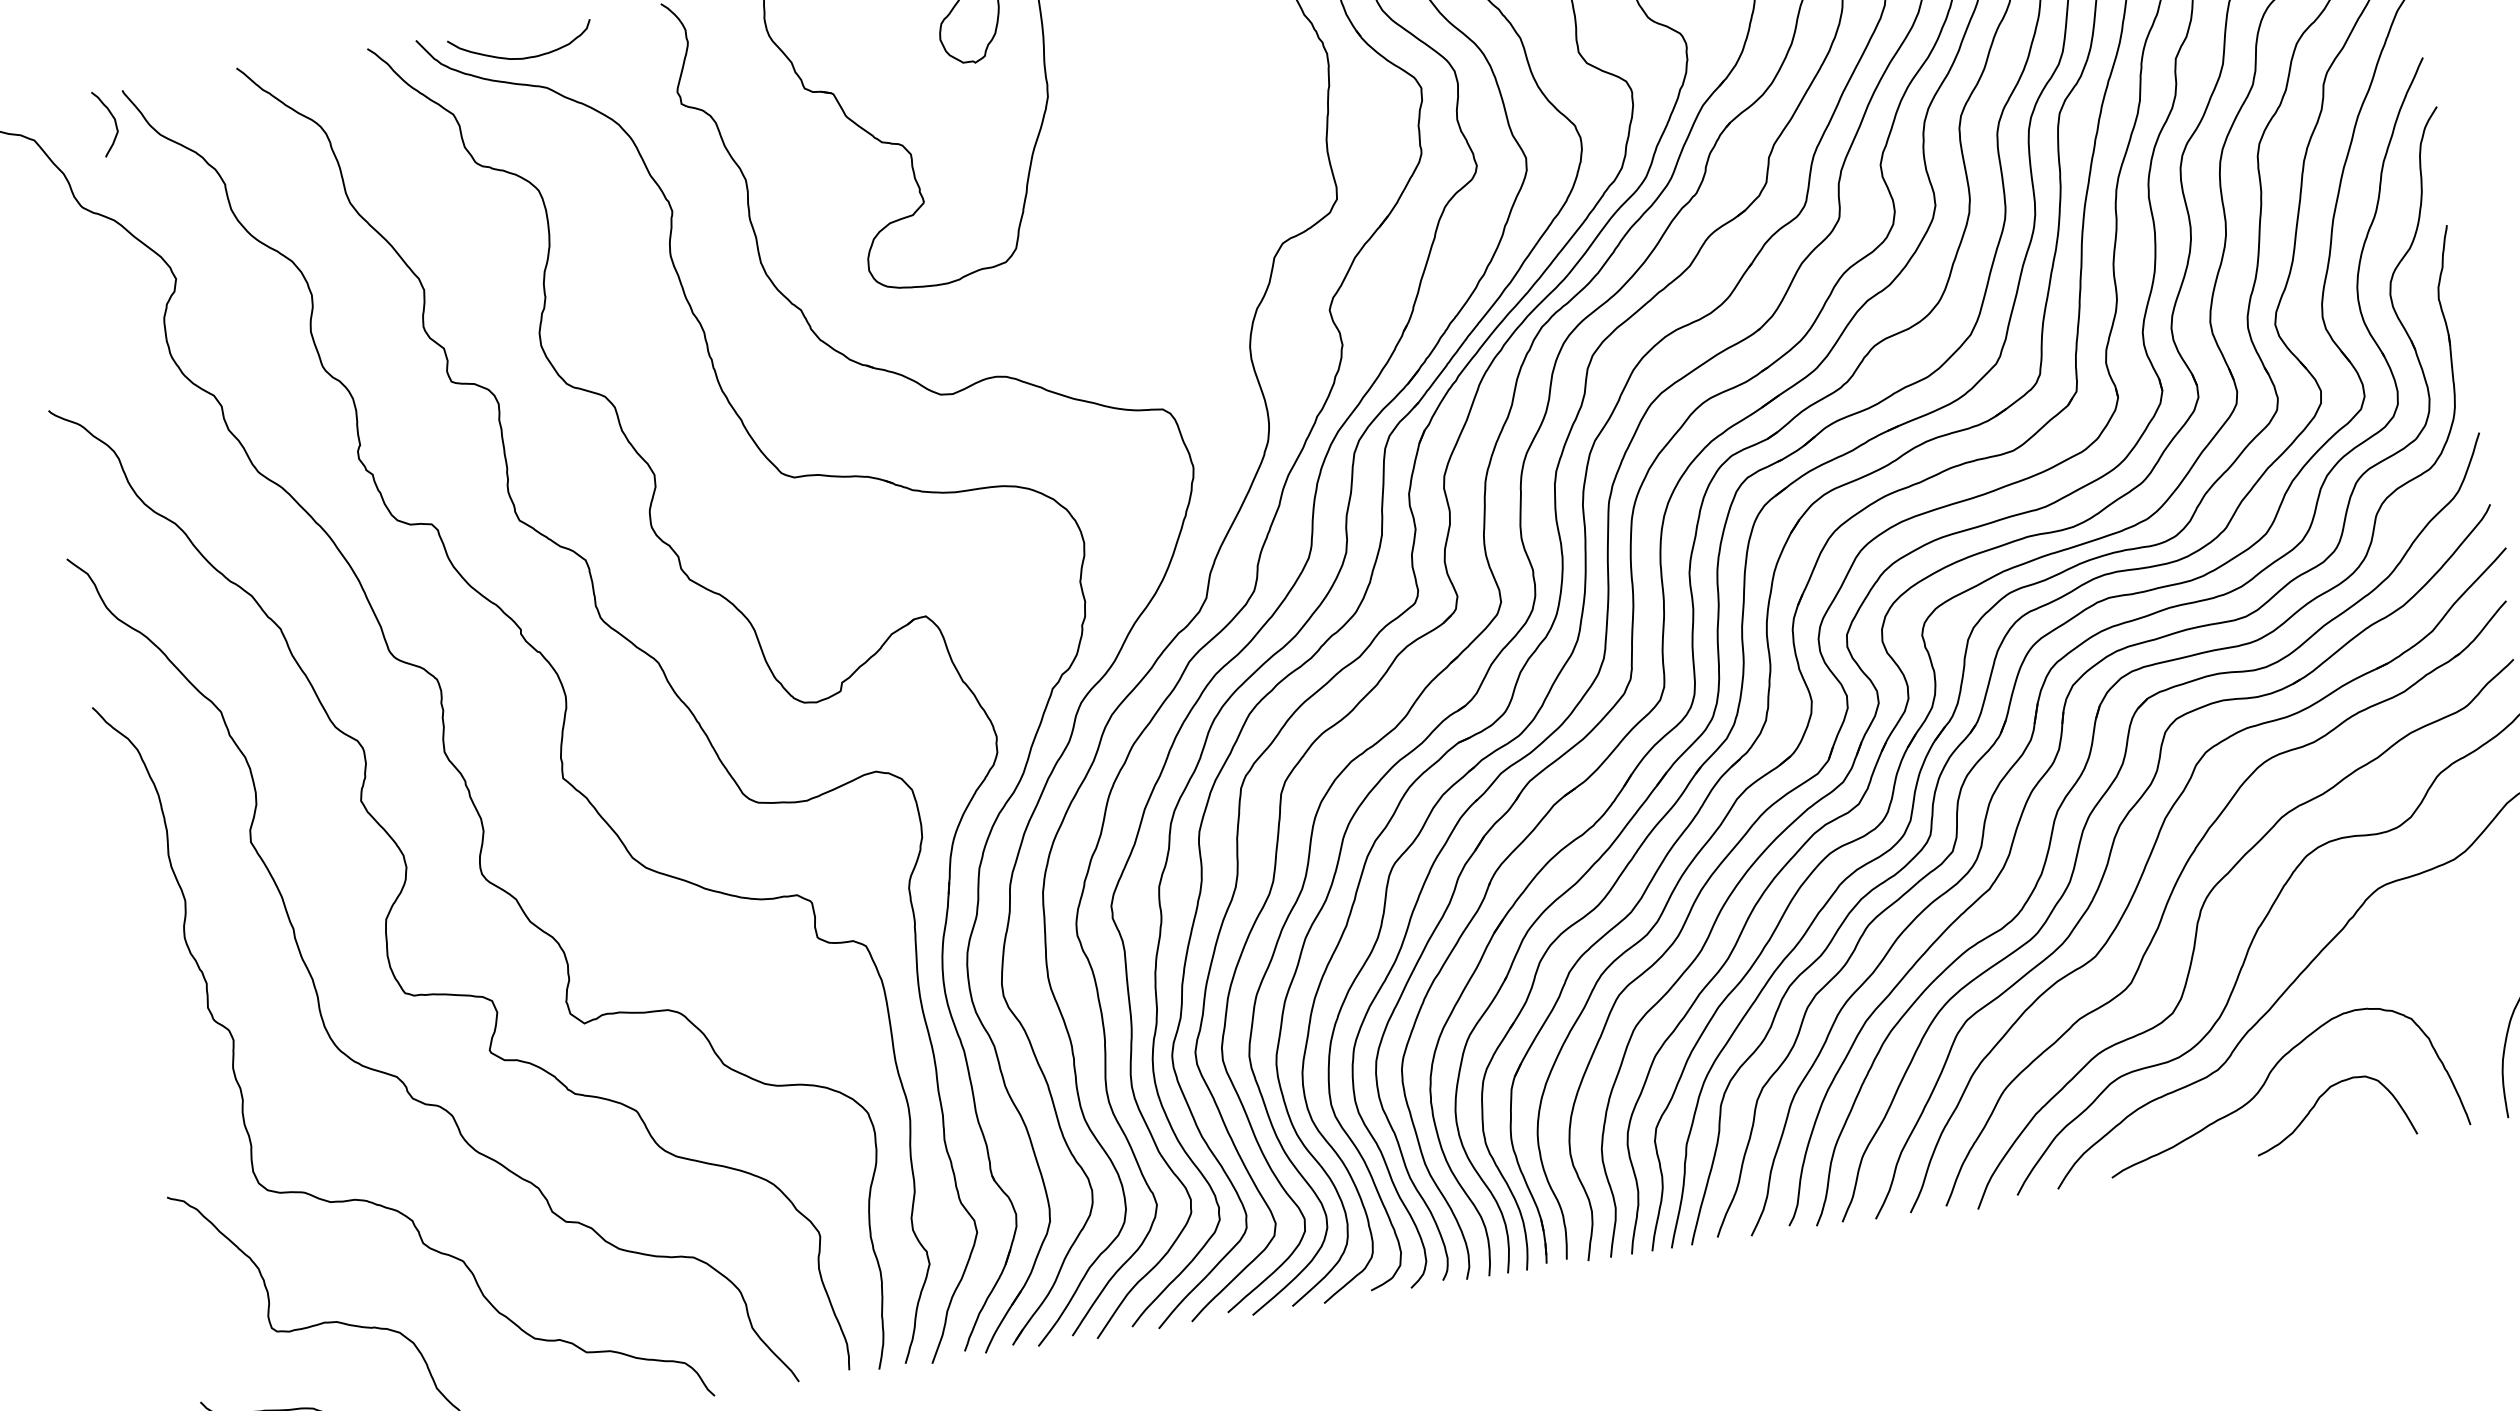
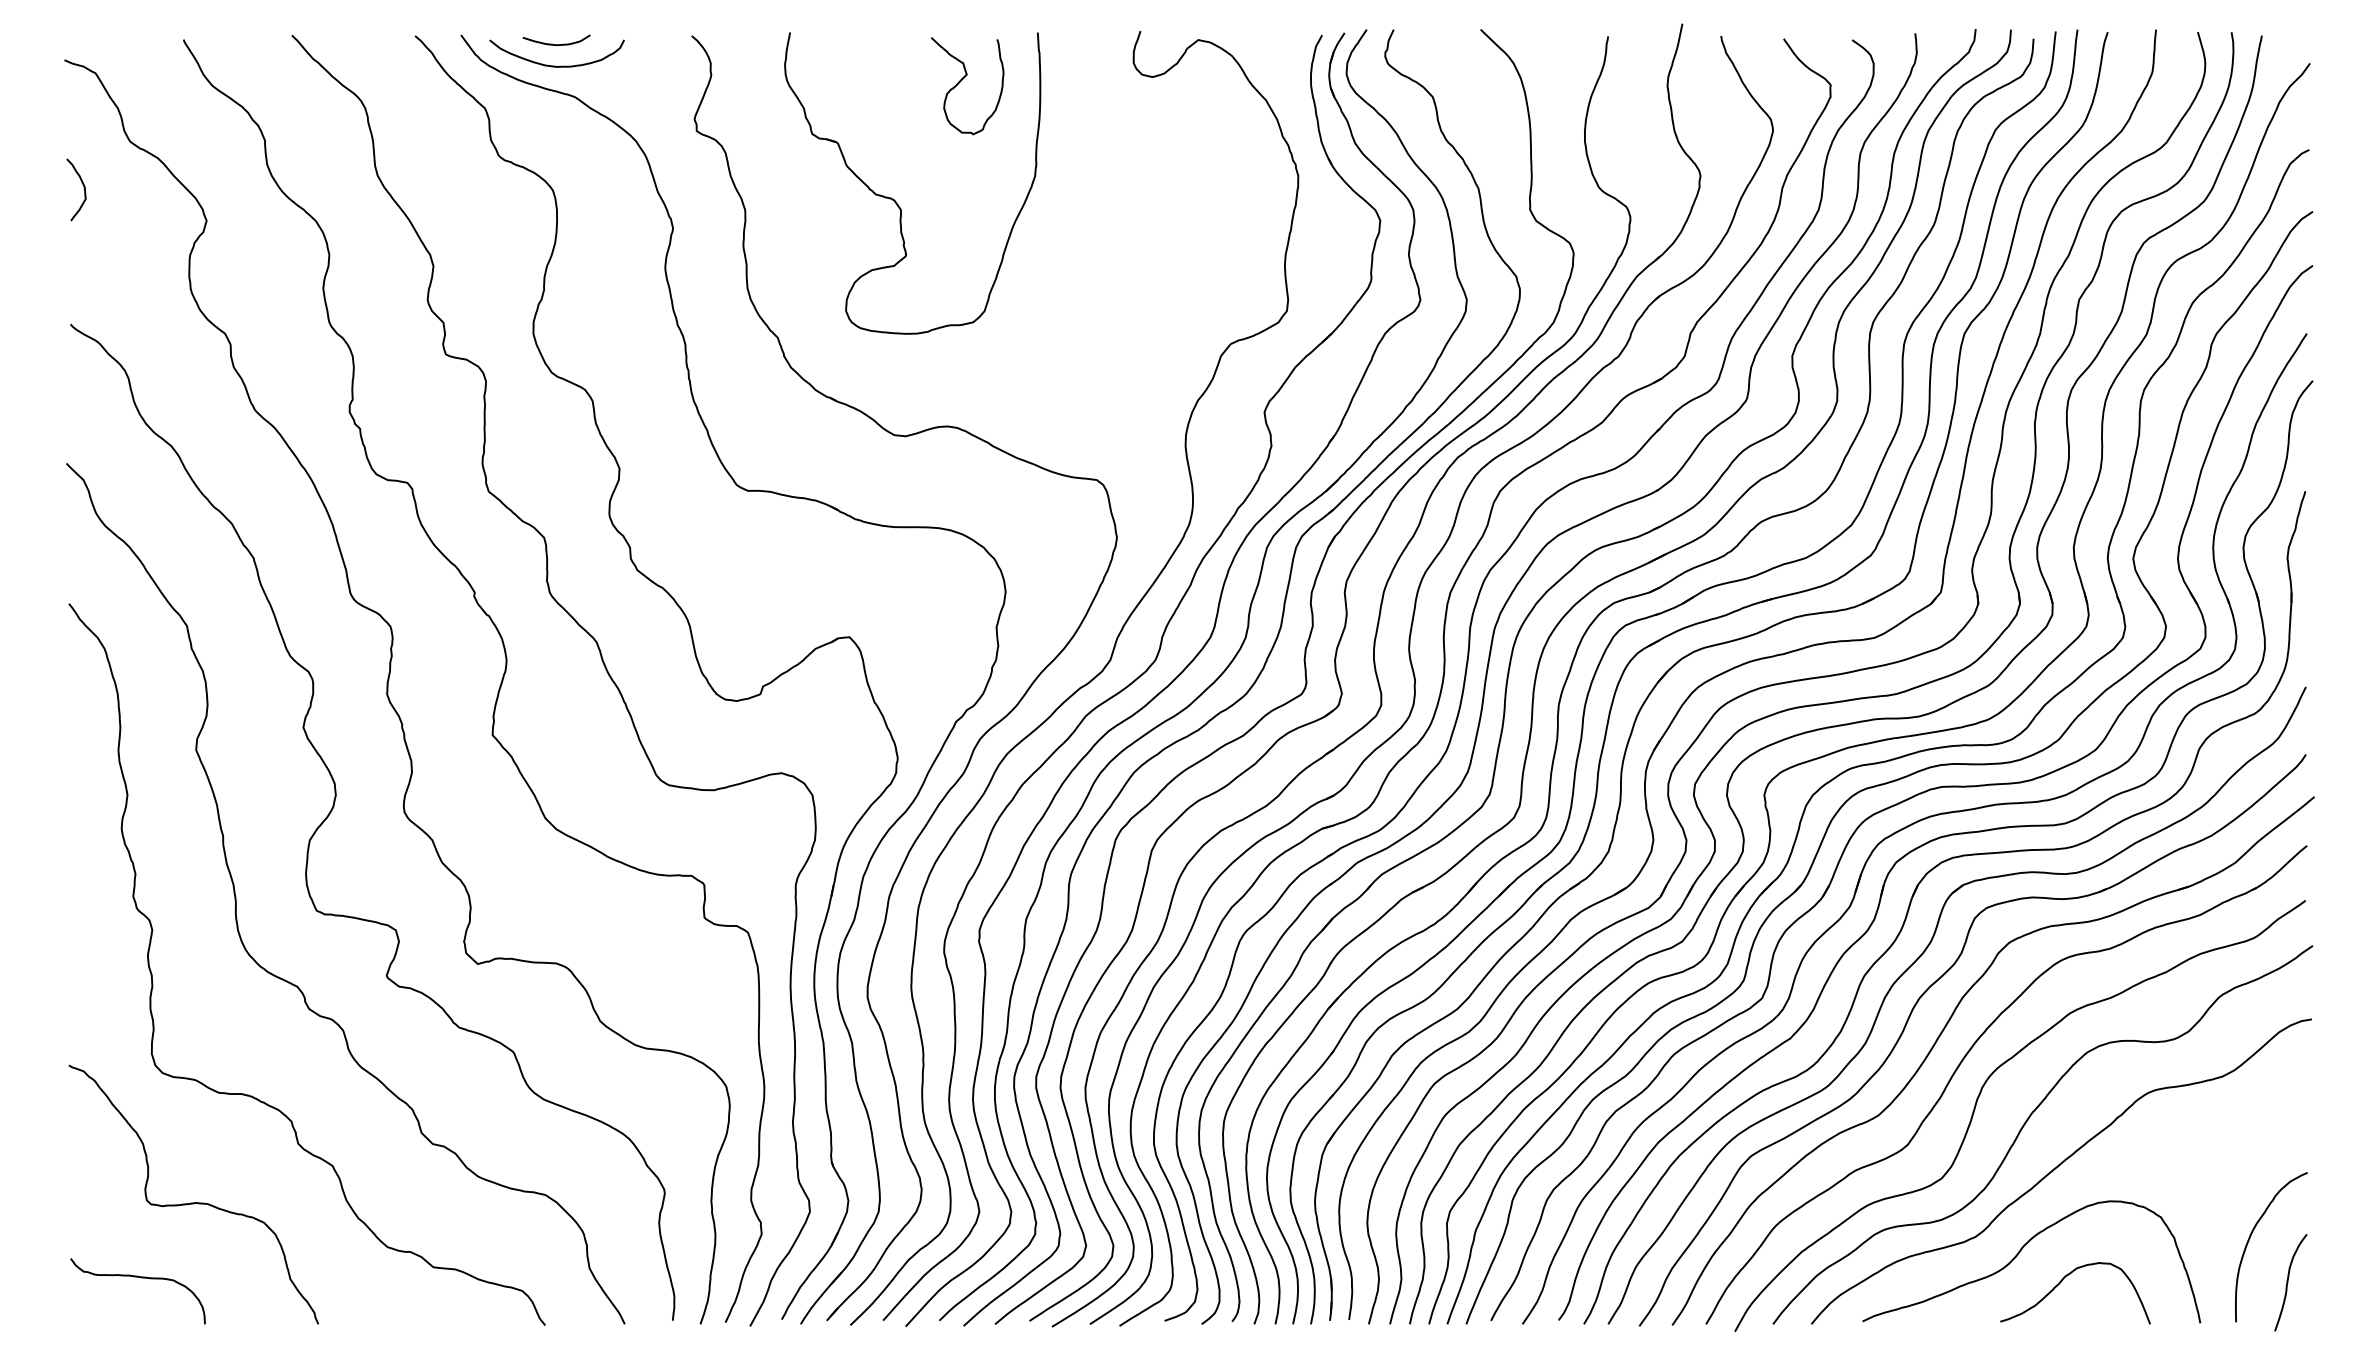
curve: (518, 35) -> (556, 44), added
curve: (113, 119) -> (83, 187), moved

